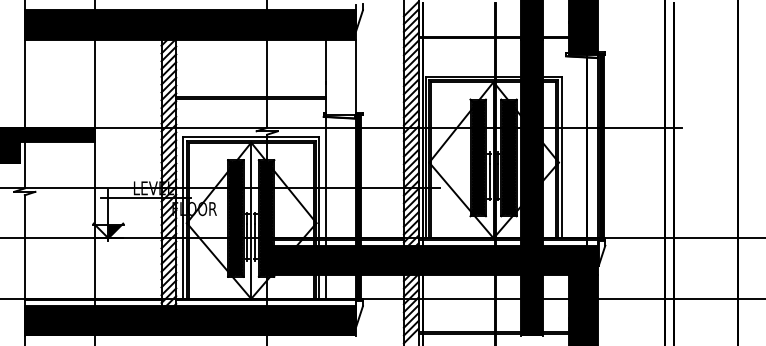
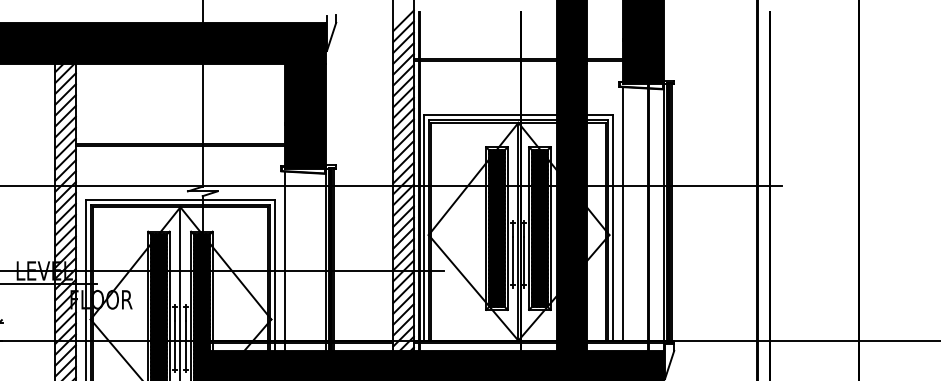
fill: (340, 77) -> (304, 116), added
line: (568, 147) -> (622, 214), added

